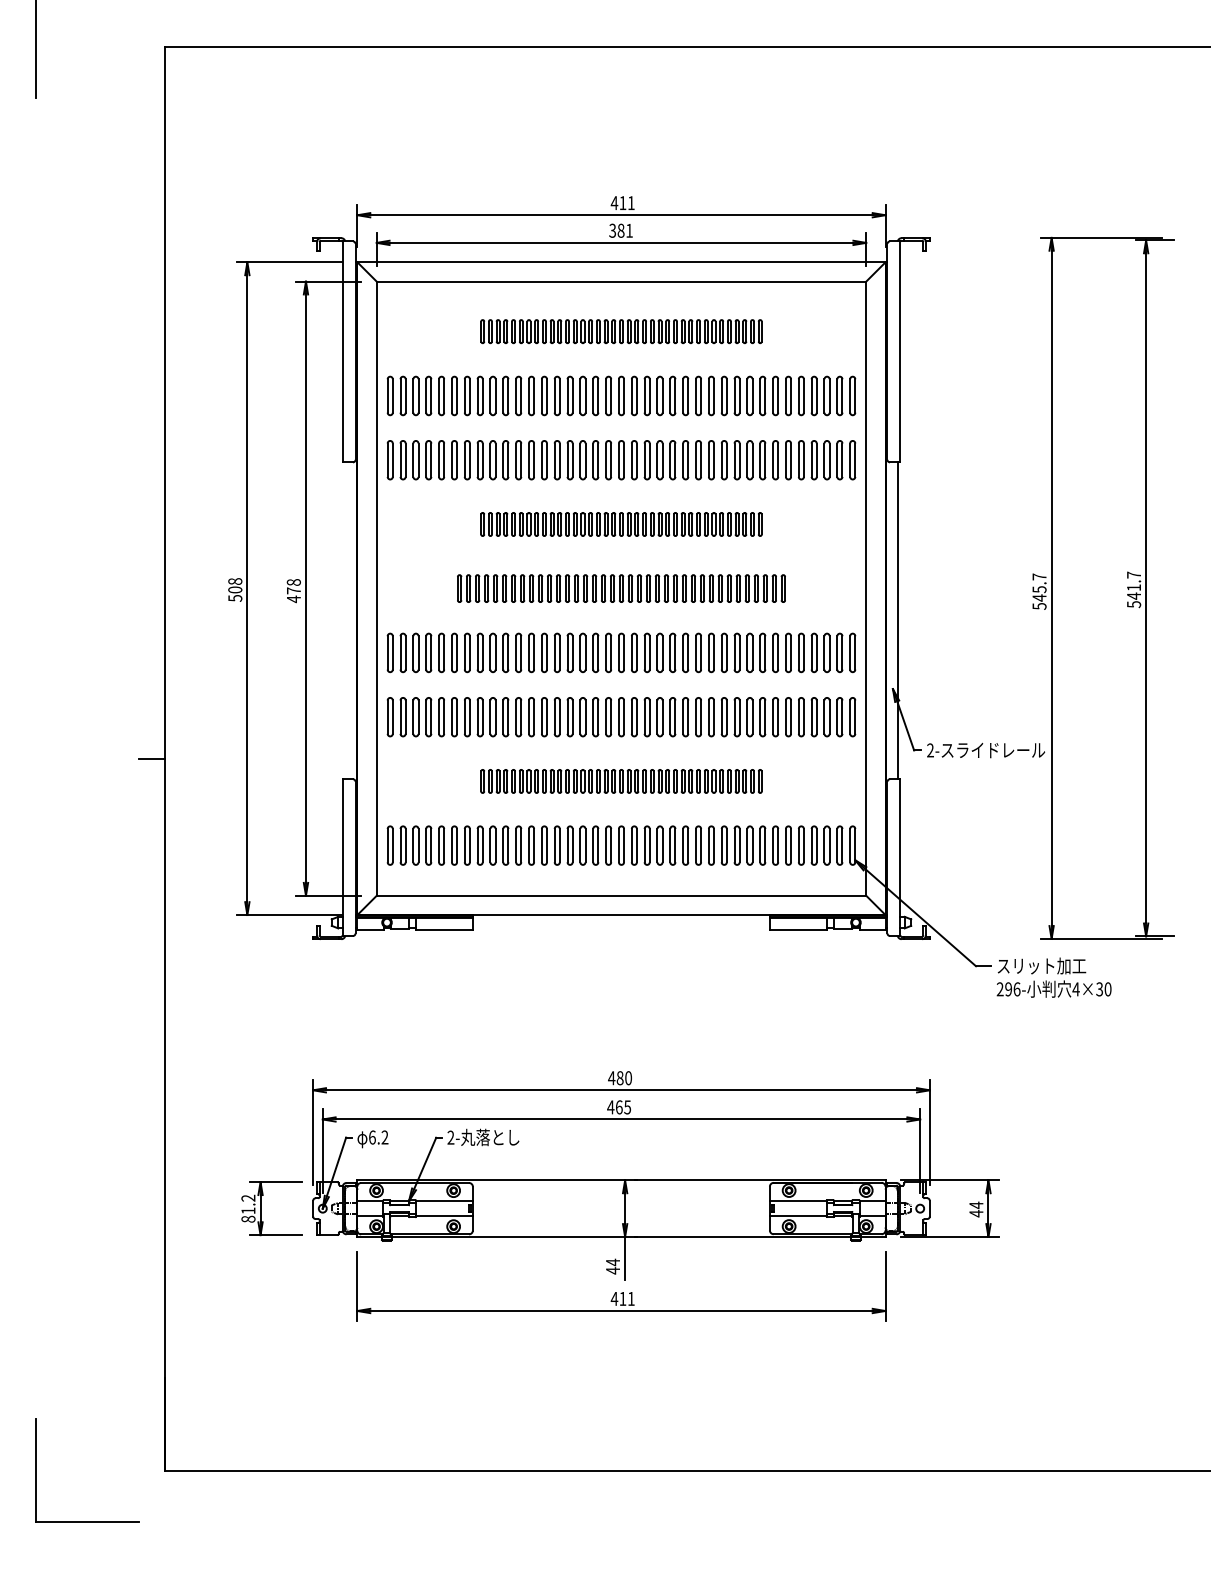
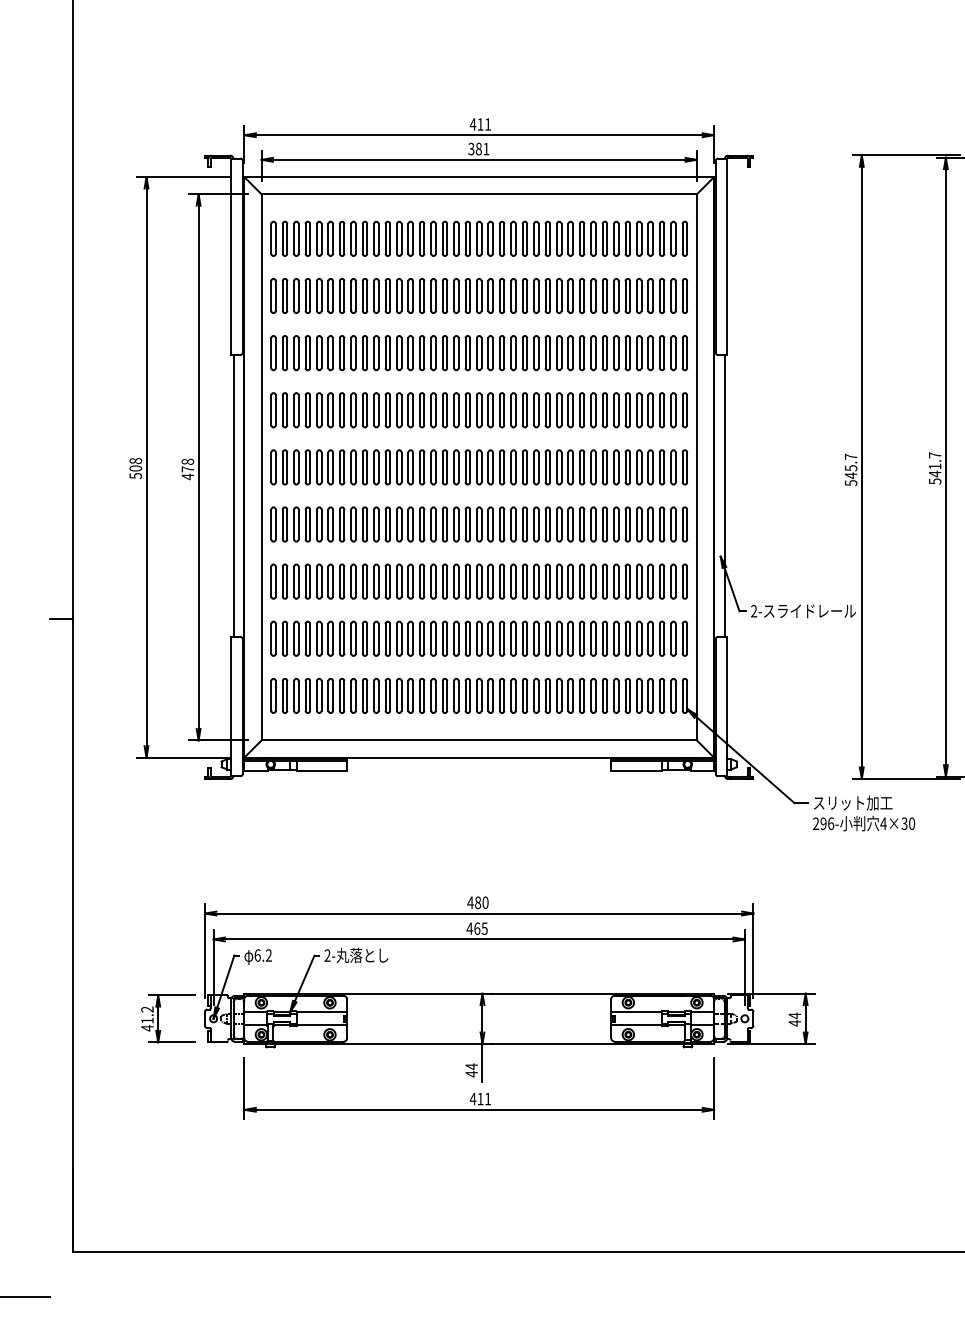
part: (621, 331) -> (479, 238), size x1.67
part: (621, 524) -> (479, 410), size x1.67
part: (621, 588) -> (479, 467), size x1.43
line: (345, 620) -> (233, 495), added
part: (621, 781) -> (479, 638), size x1.67
text: (248, 1219) -> (147, 1028), 81.2 -> 41.2

